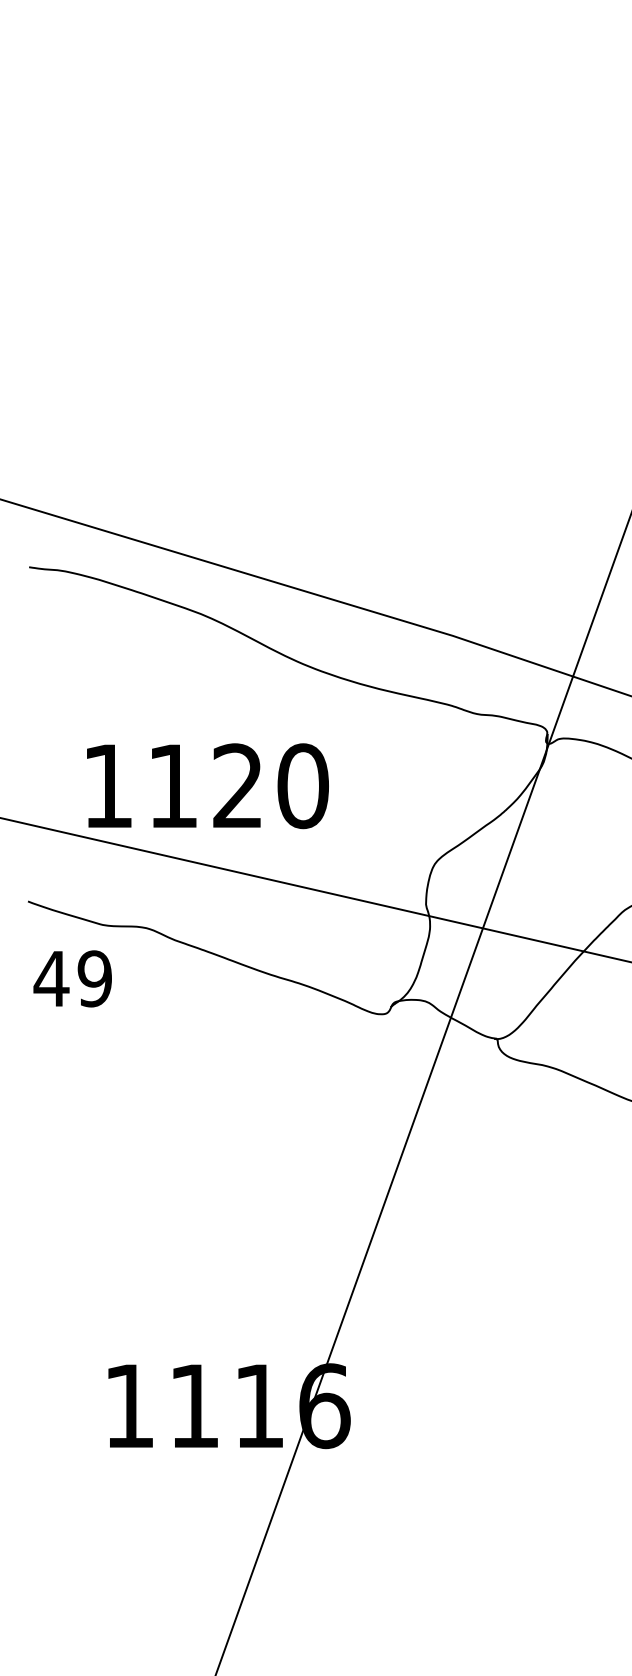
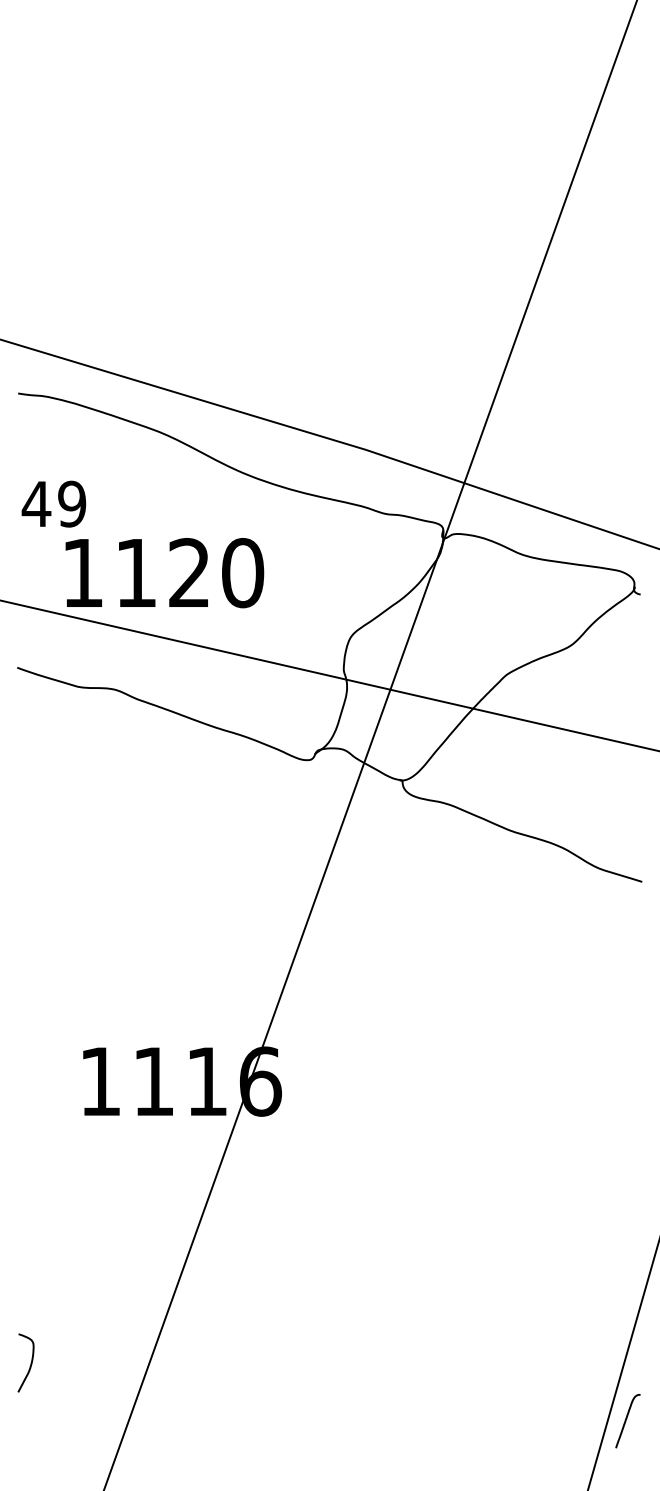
text: (72, 978) -> (53, 503), moved

